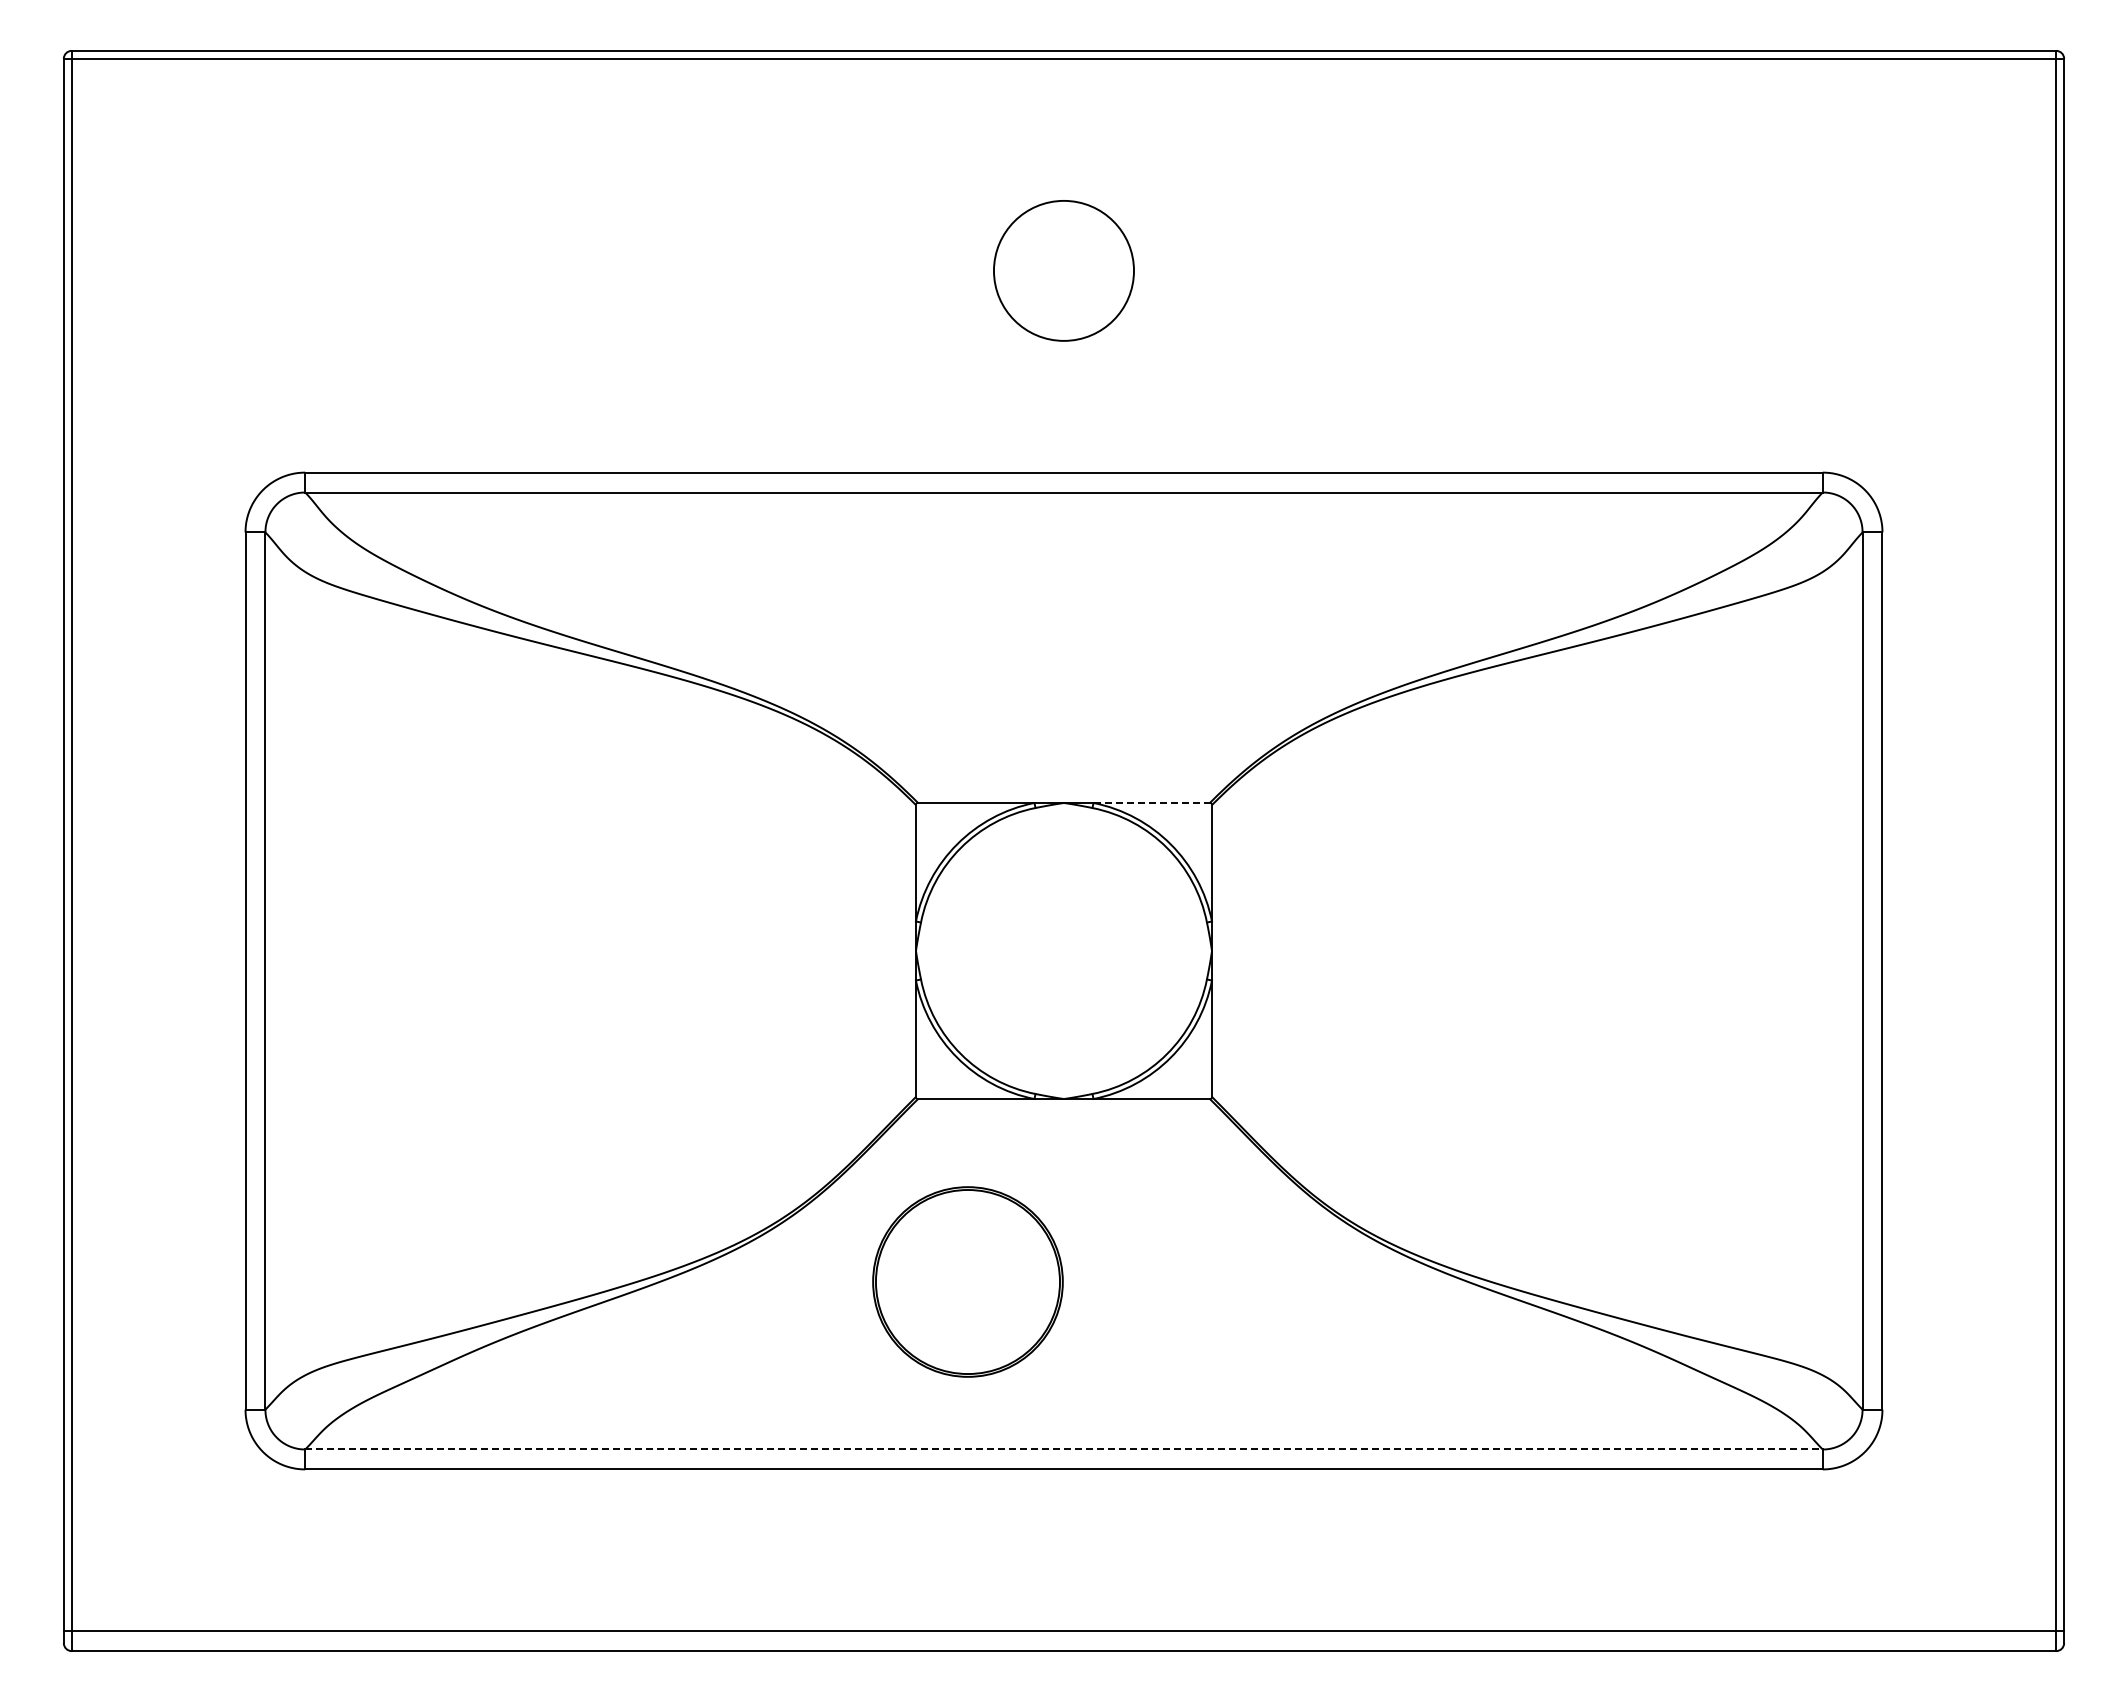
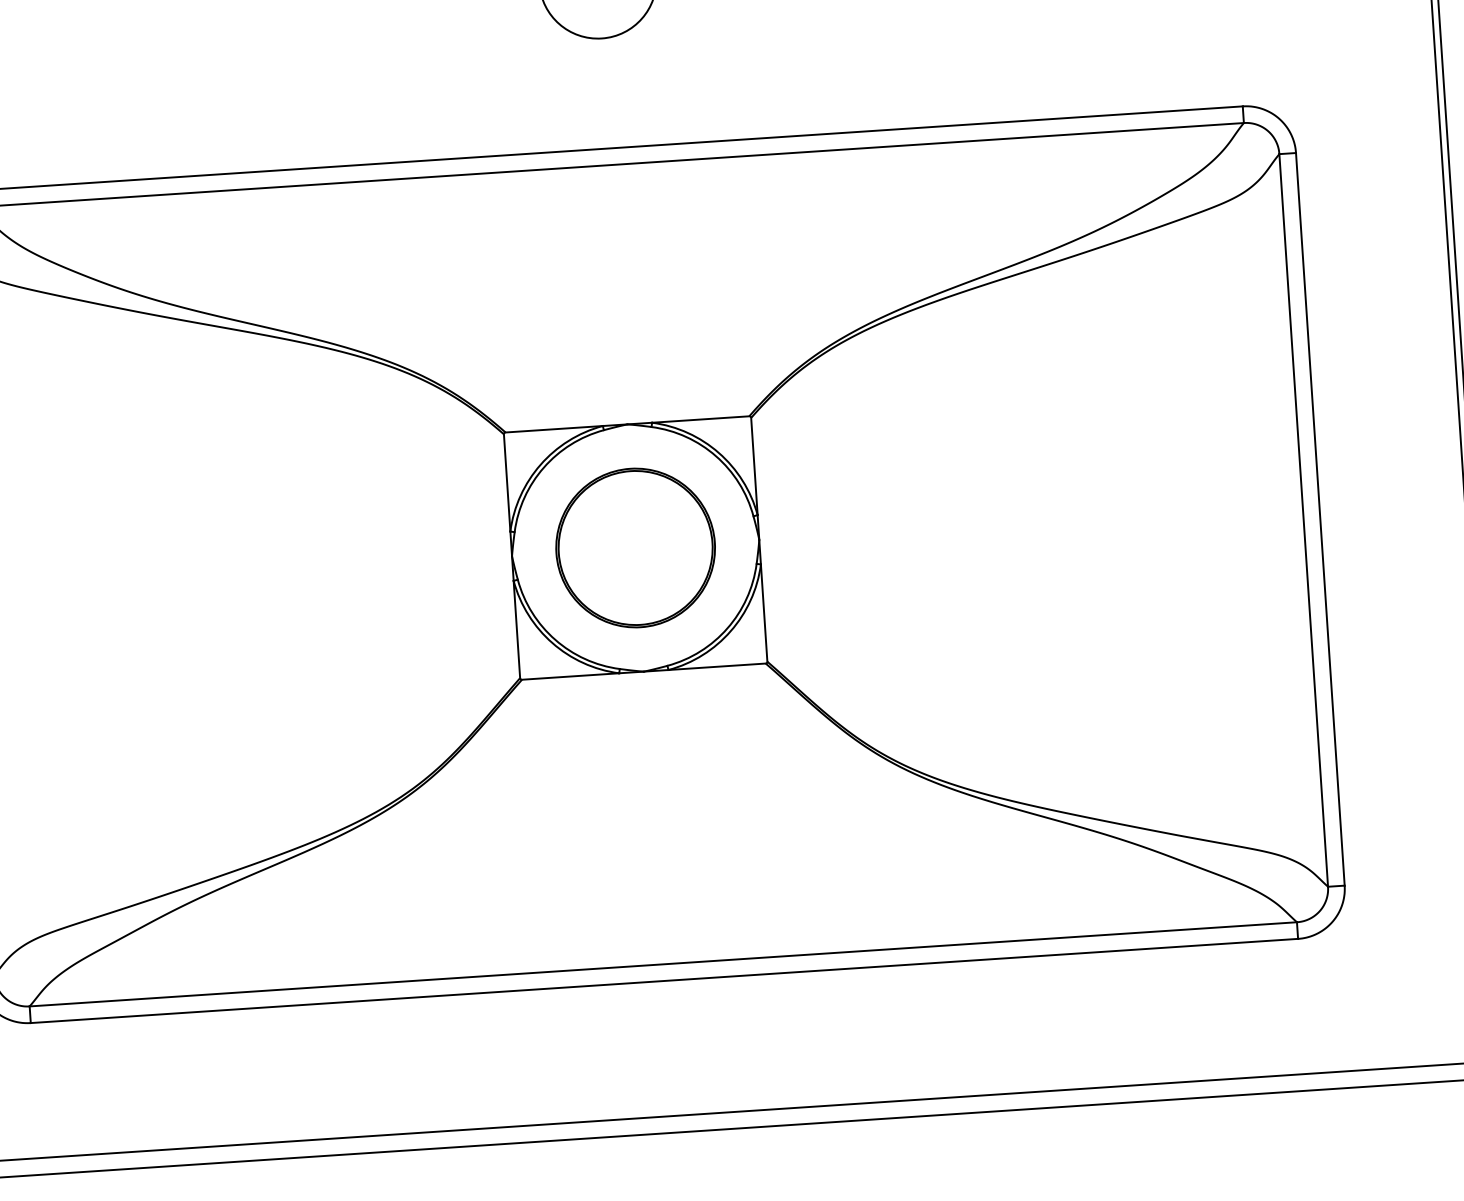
line: (1152, 802) -> (701, 419), dashed -> solid
part: (967, 1281) -> (635, 547), moved
line: (1064, 1449) -> (663, 964), dashed -> solid

